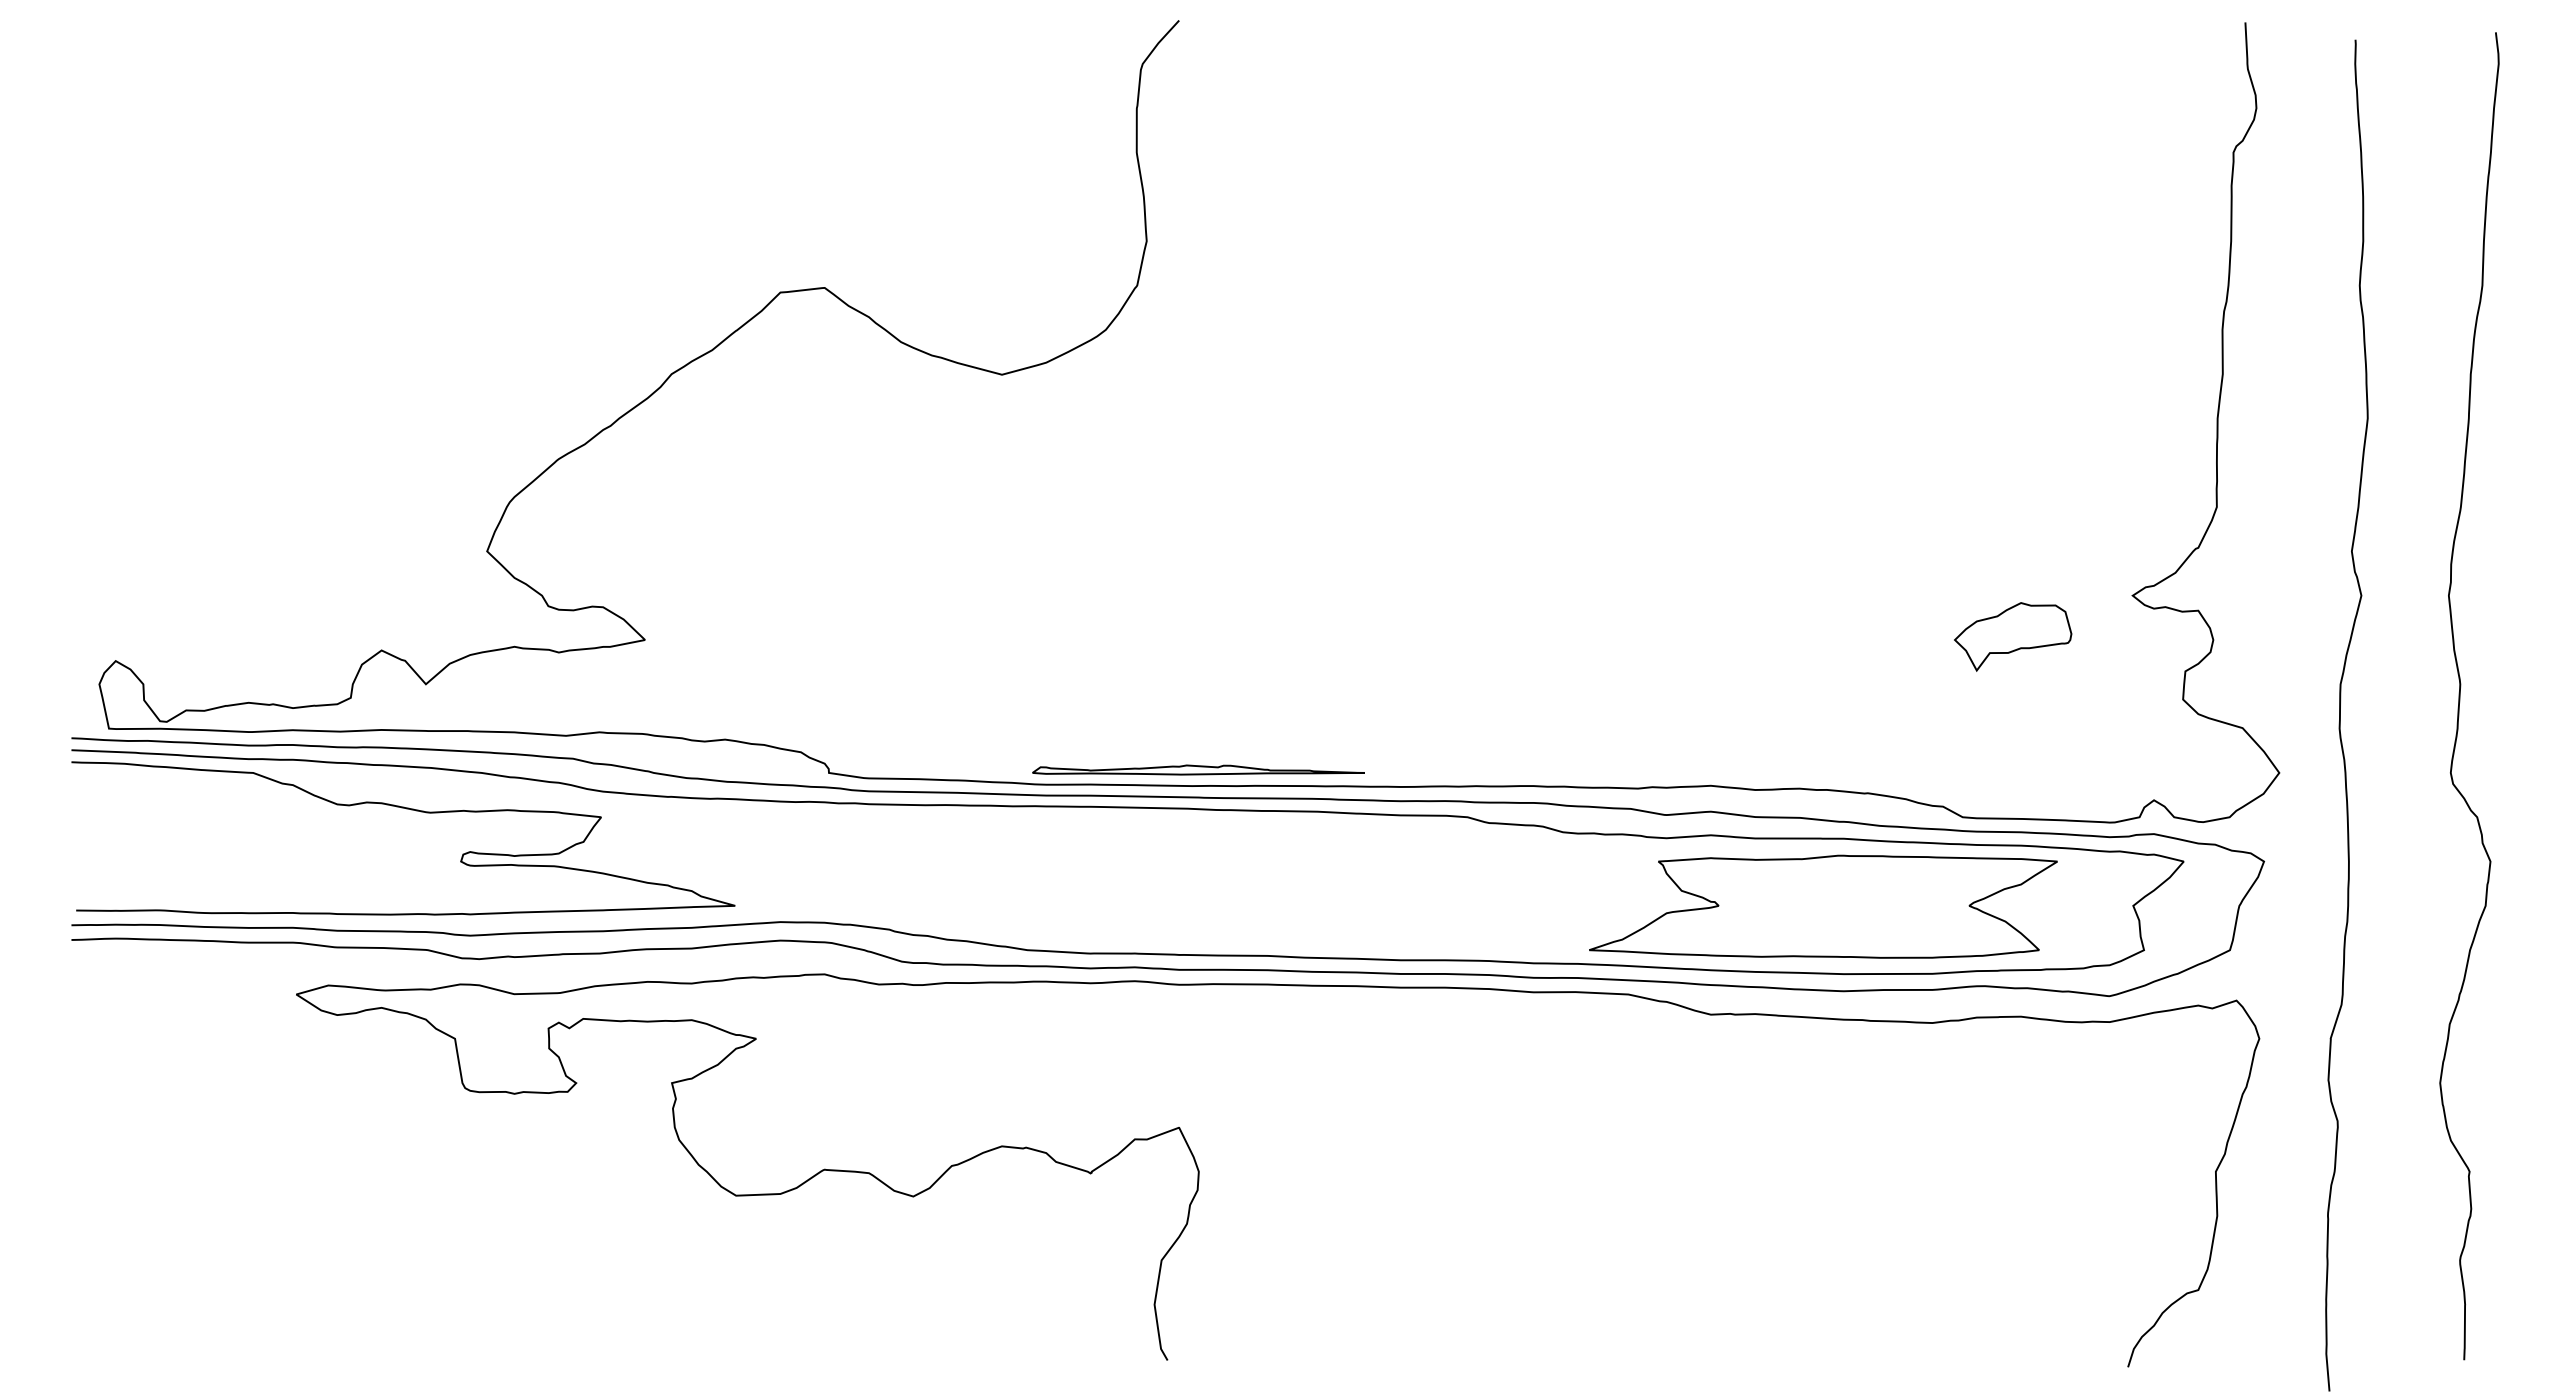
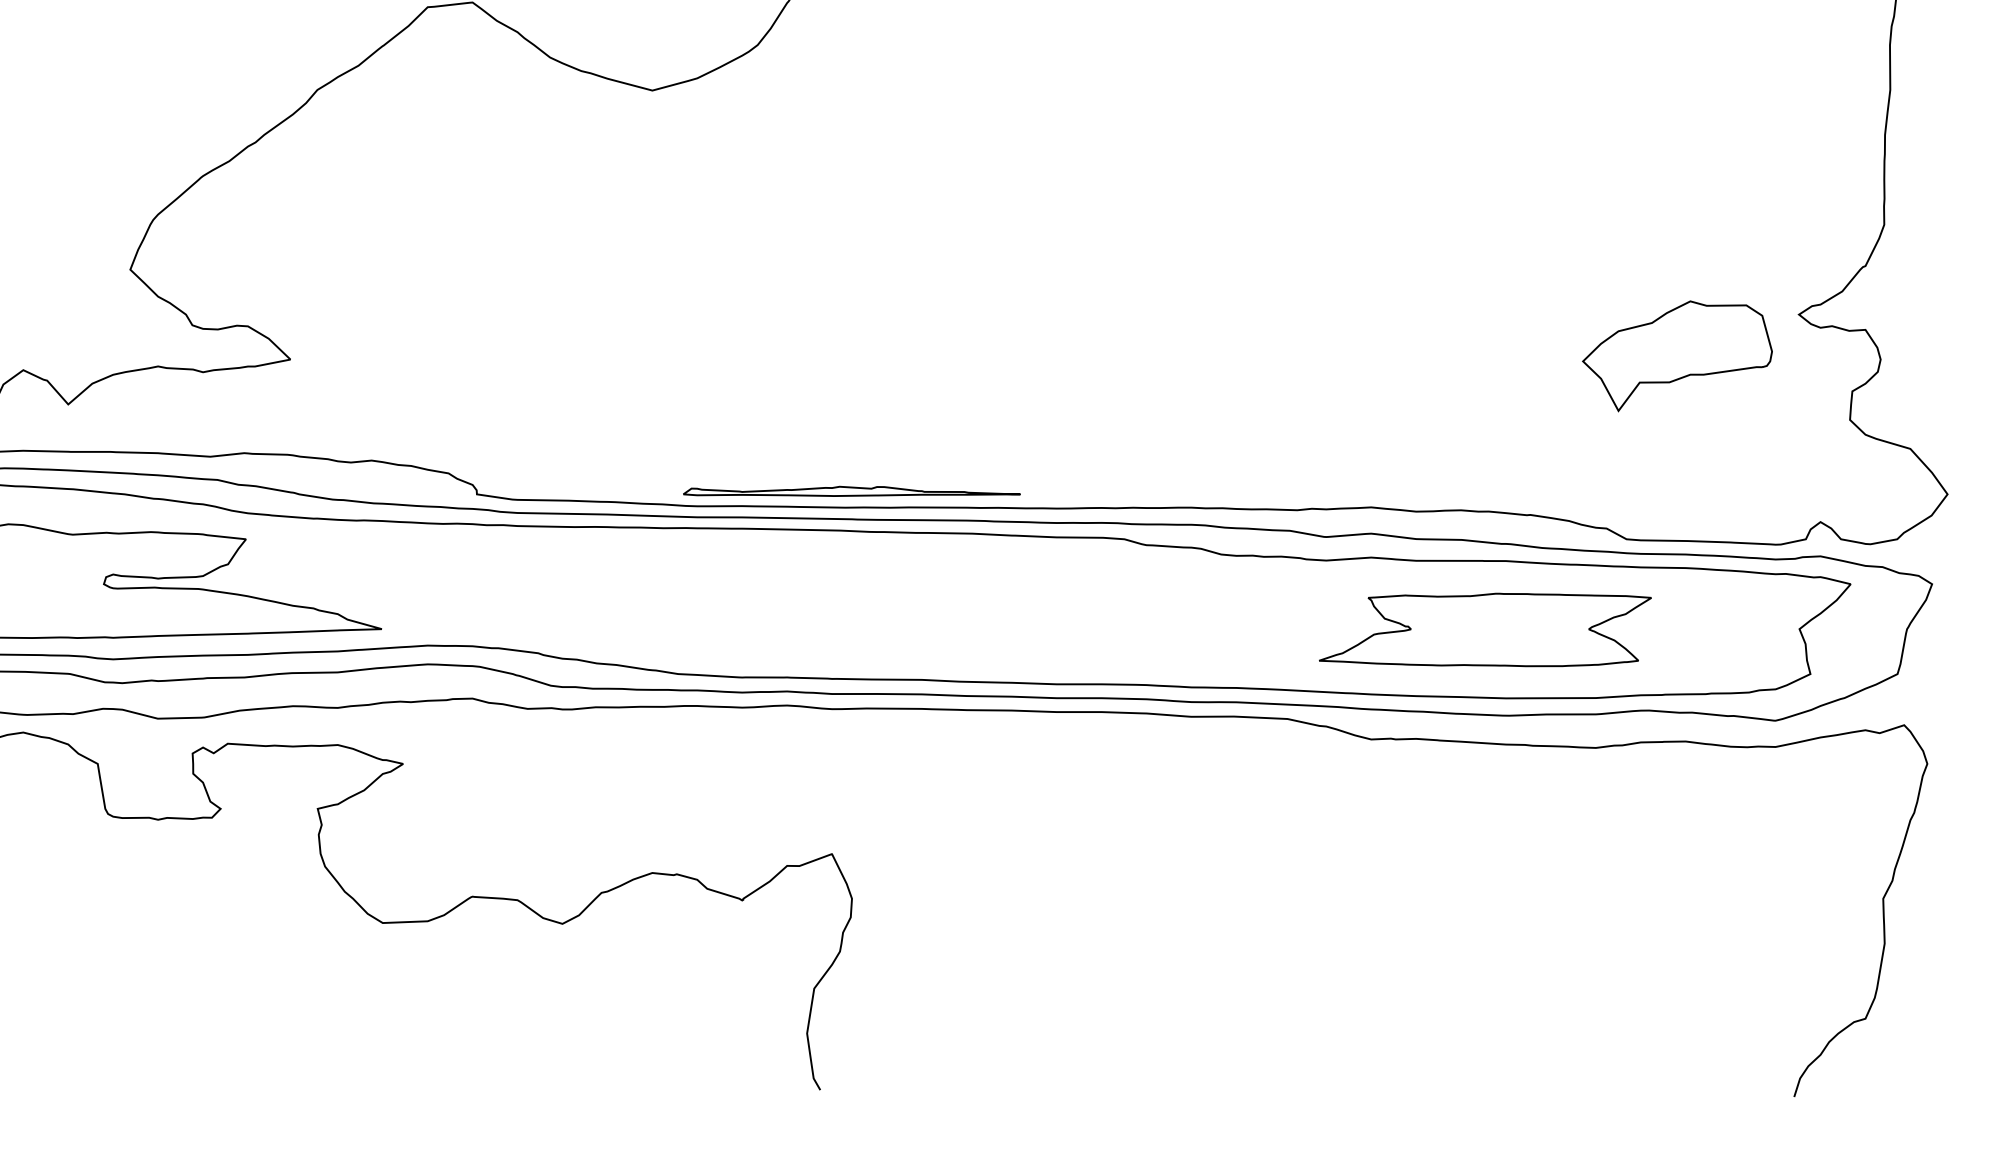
part: (2013, 636) -> (1678, 356), size x1.6
part: (1823, 906) -> (1485, 629), size x0.7

